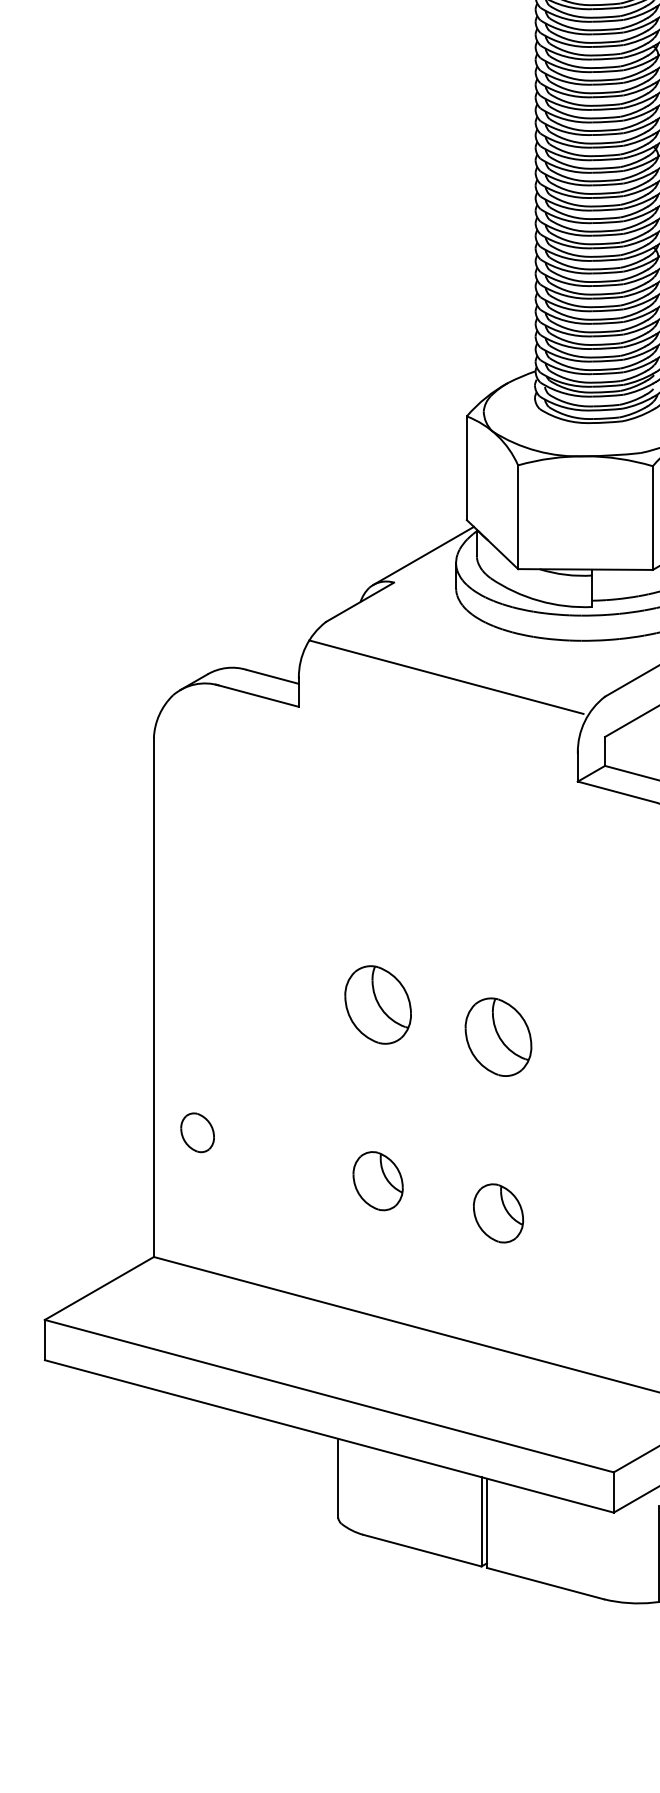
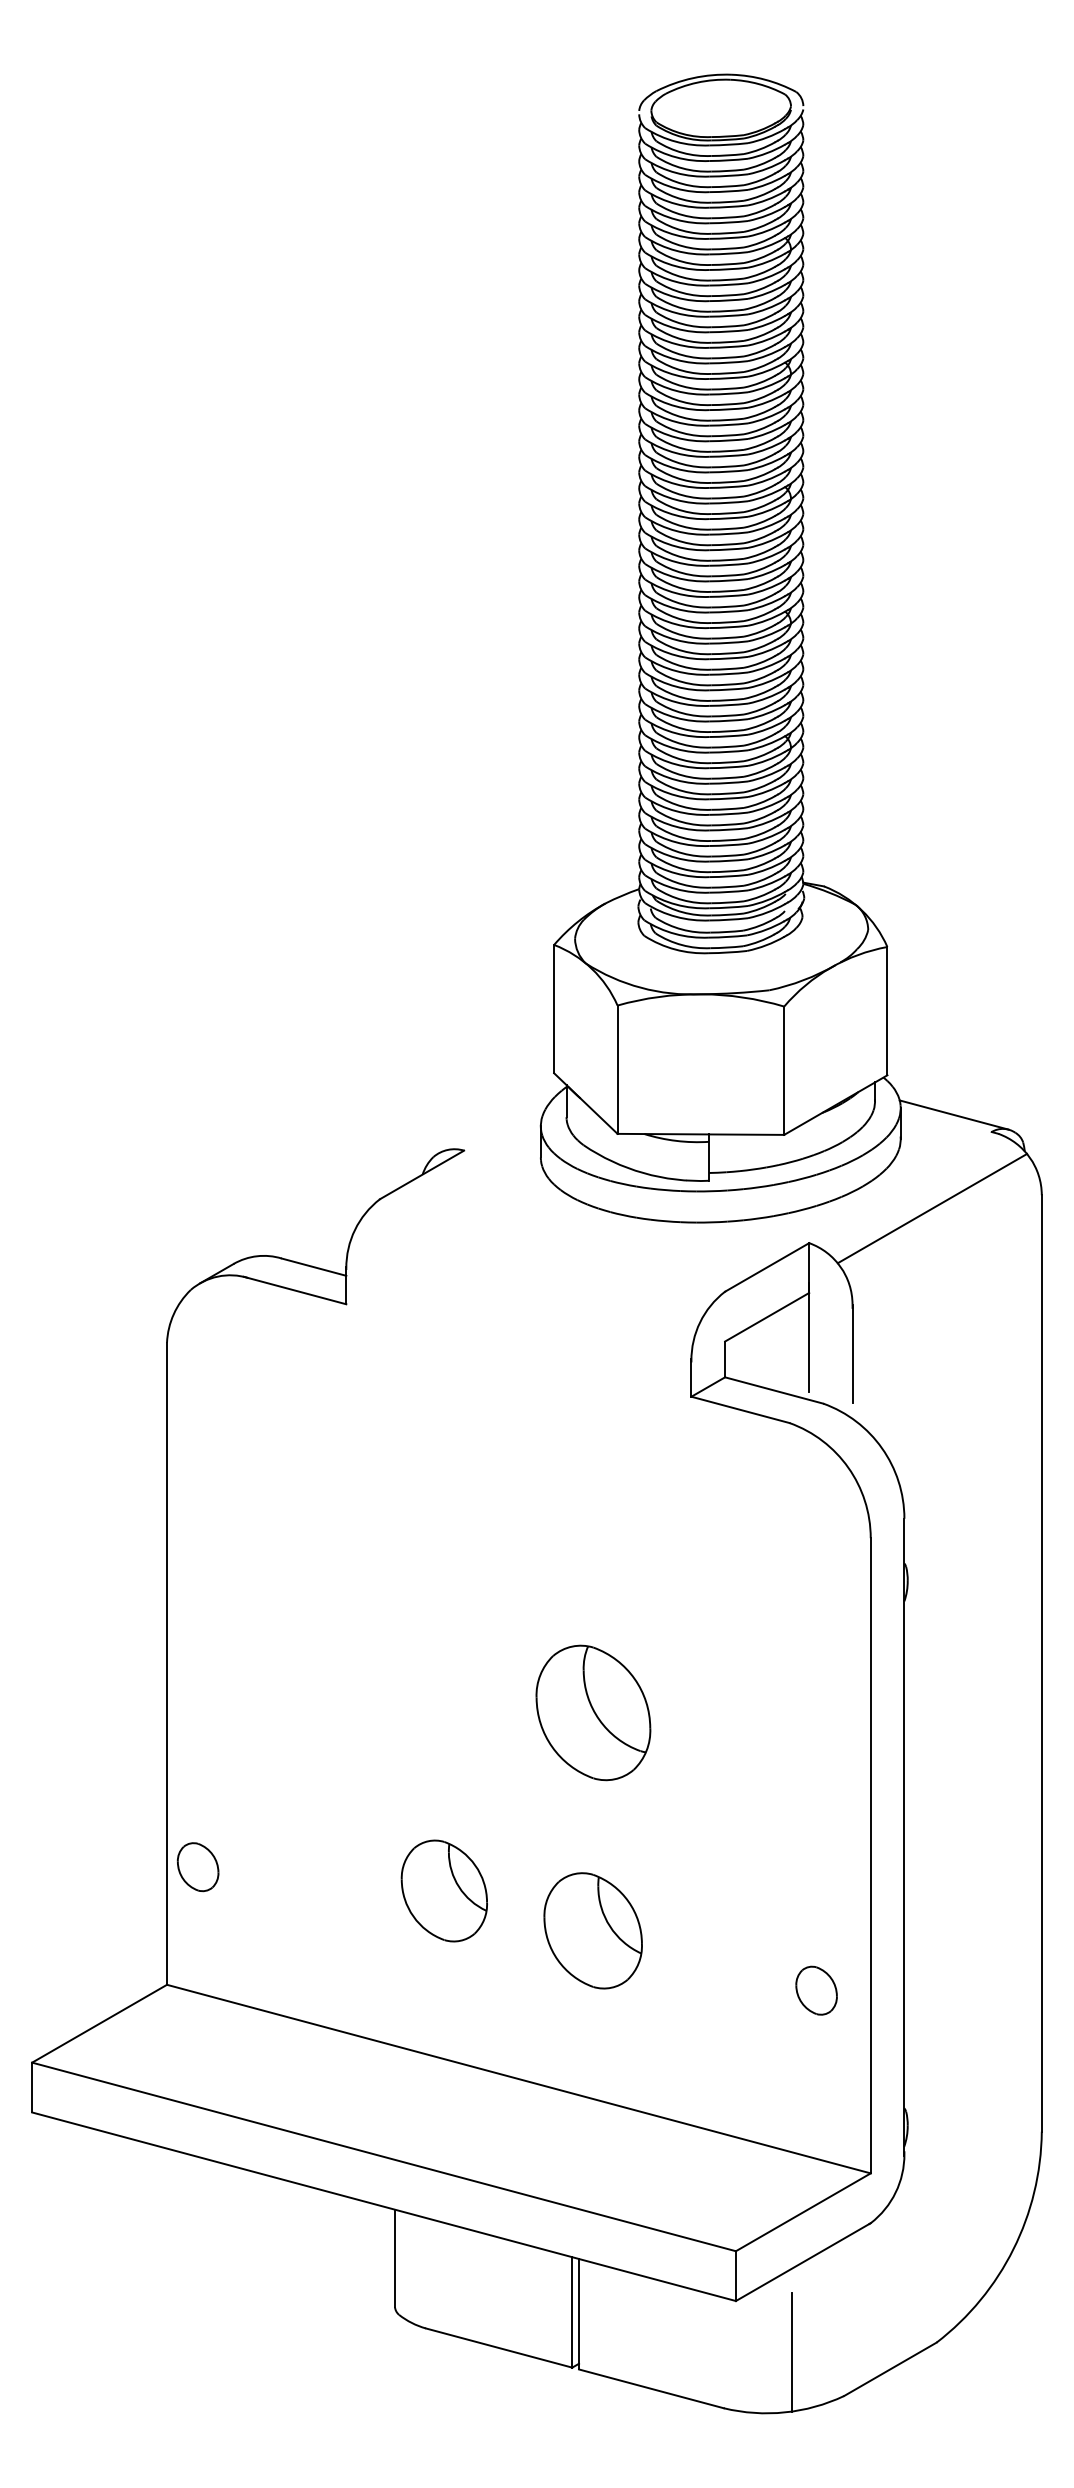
line: (423, 555) -> (500, 1117), removed
line: (446, 677) -> (528, 1267), removed
part: (377, 1004) -> (443, 1672), removed
part: (497, 1036) -> (592, 1712), size x1.4
part: (197, 1133) -> (197, 1867), moved
part: (378, 1180) -> (444, 1890), size x1.4
part: (498, 1213) -> (593, 1930), size x1.6

